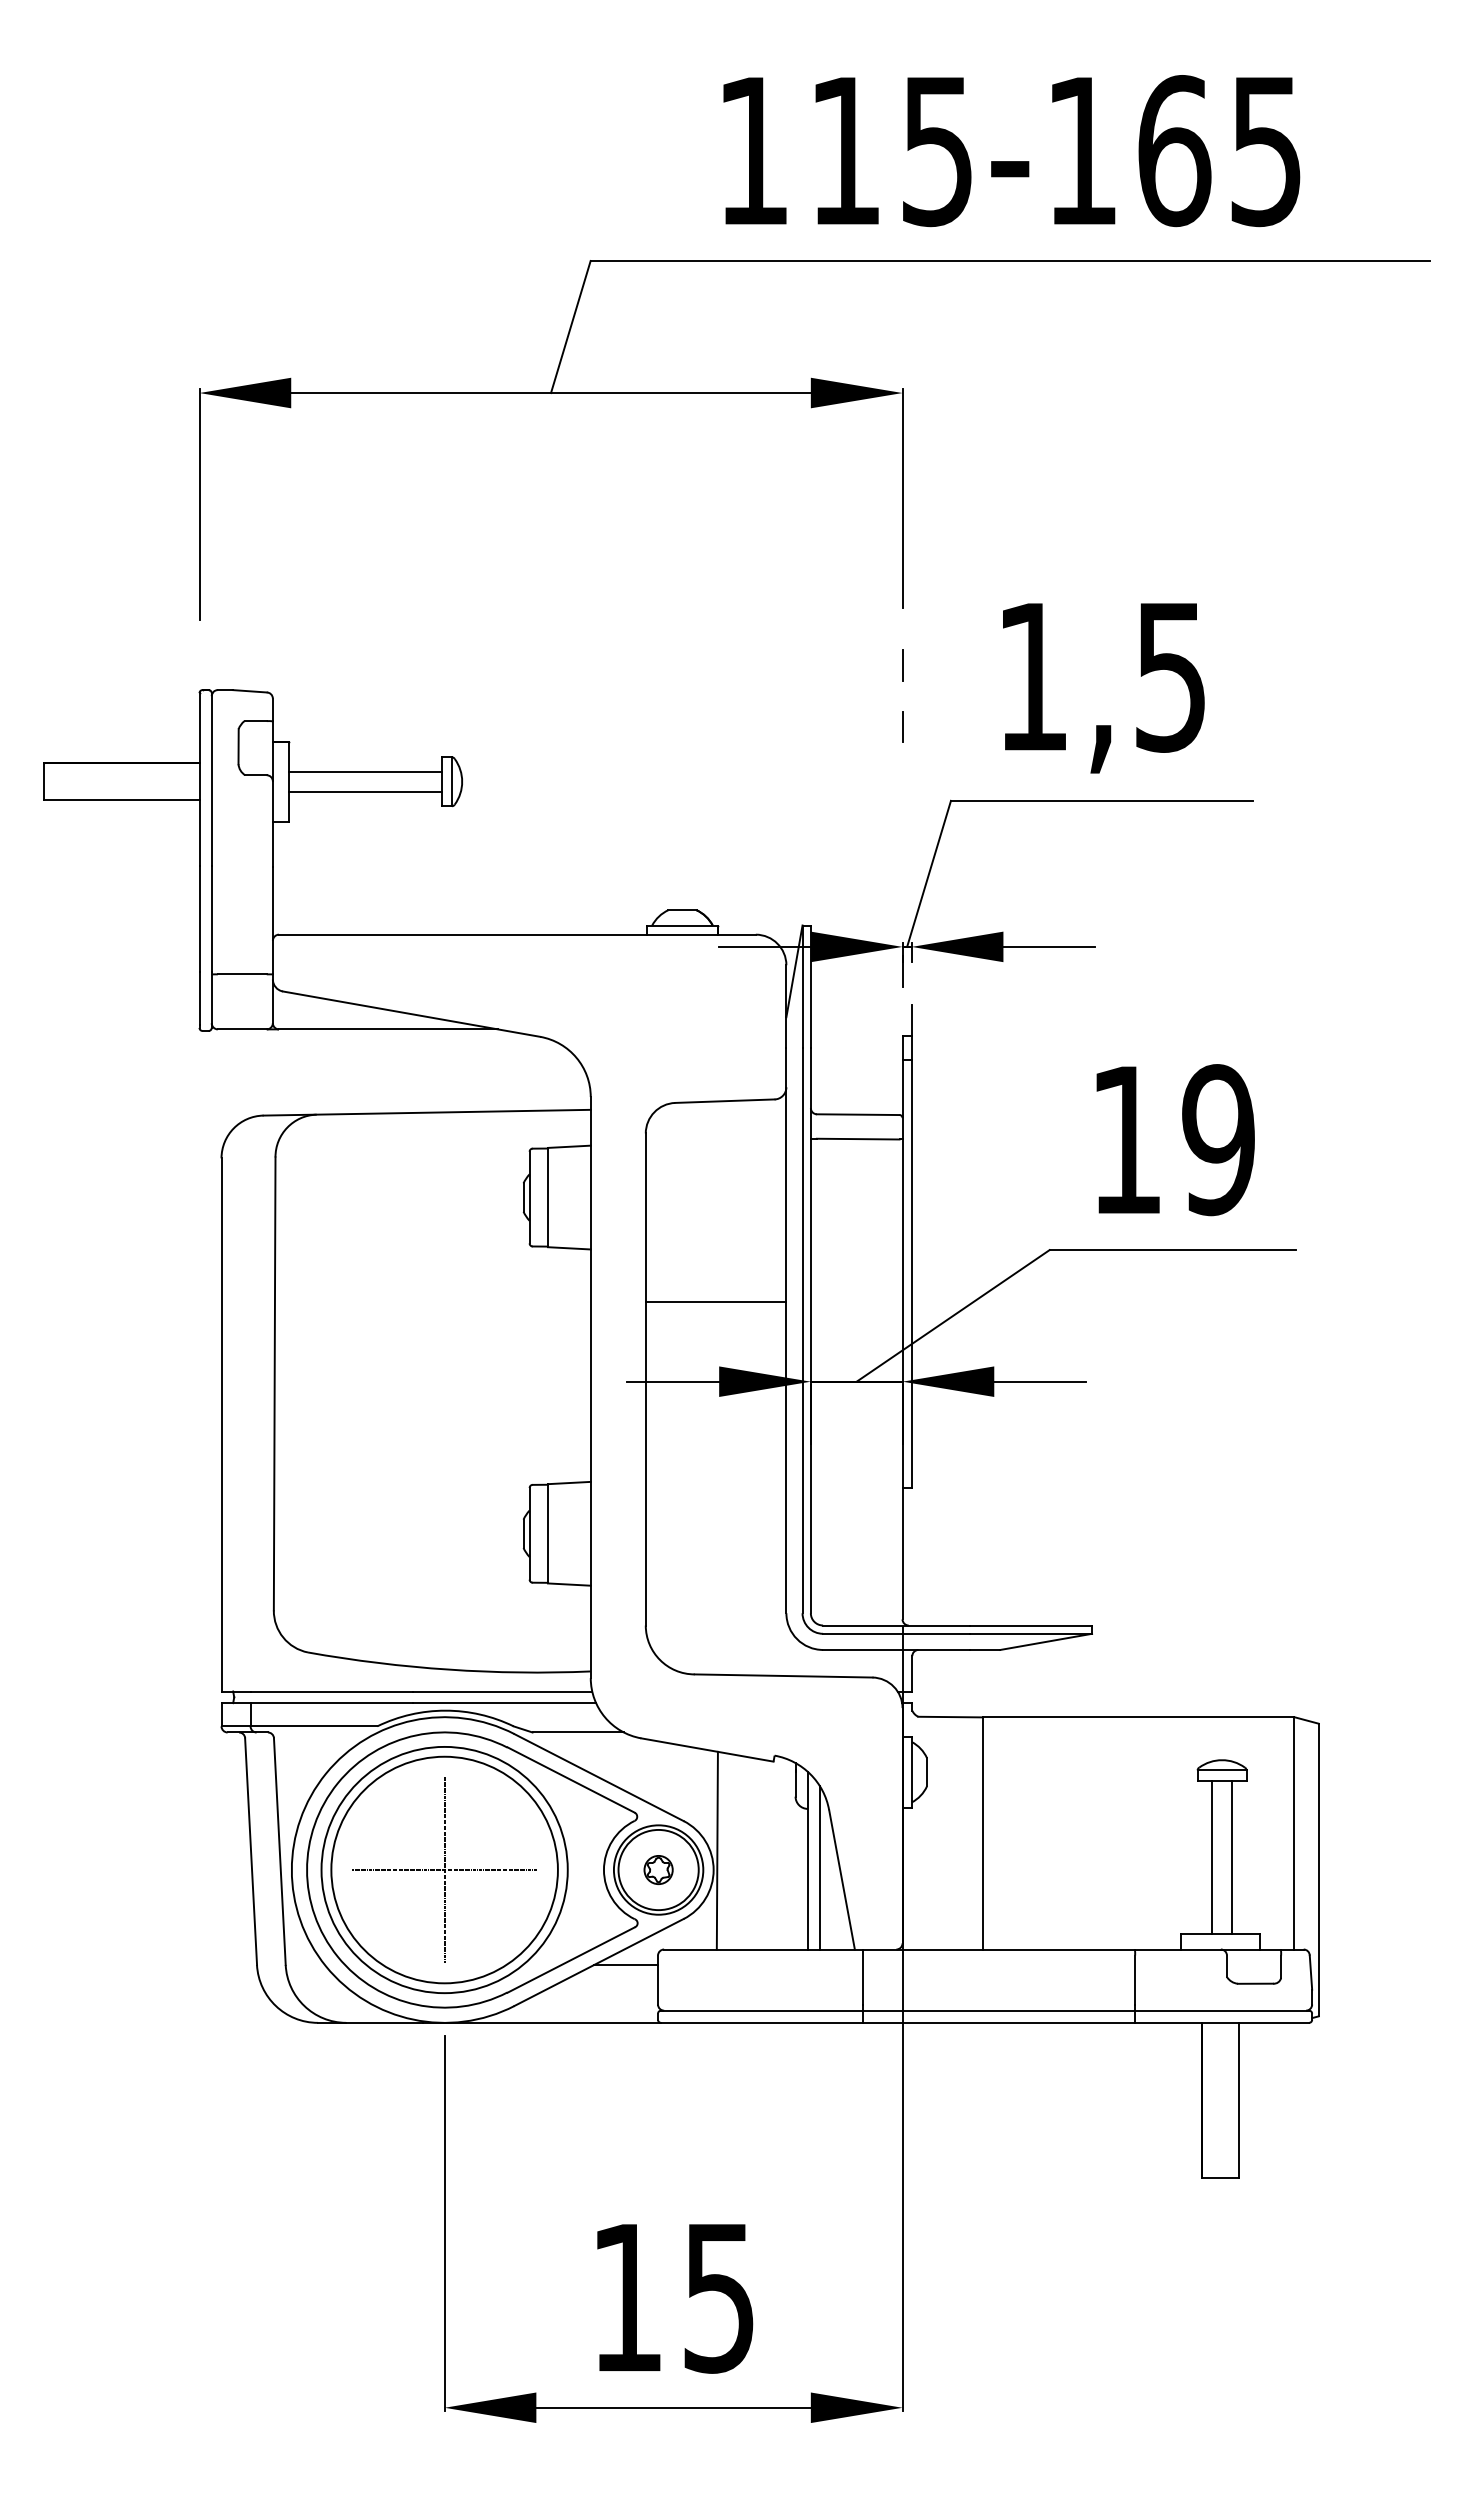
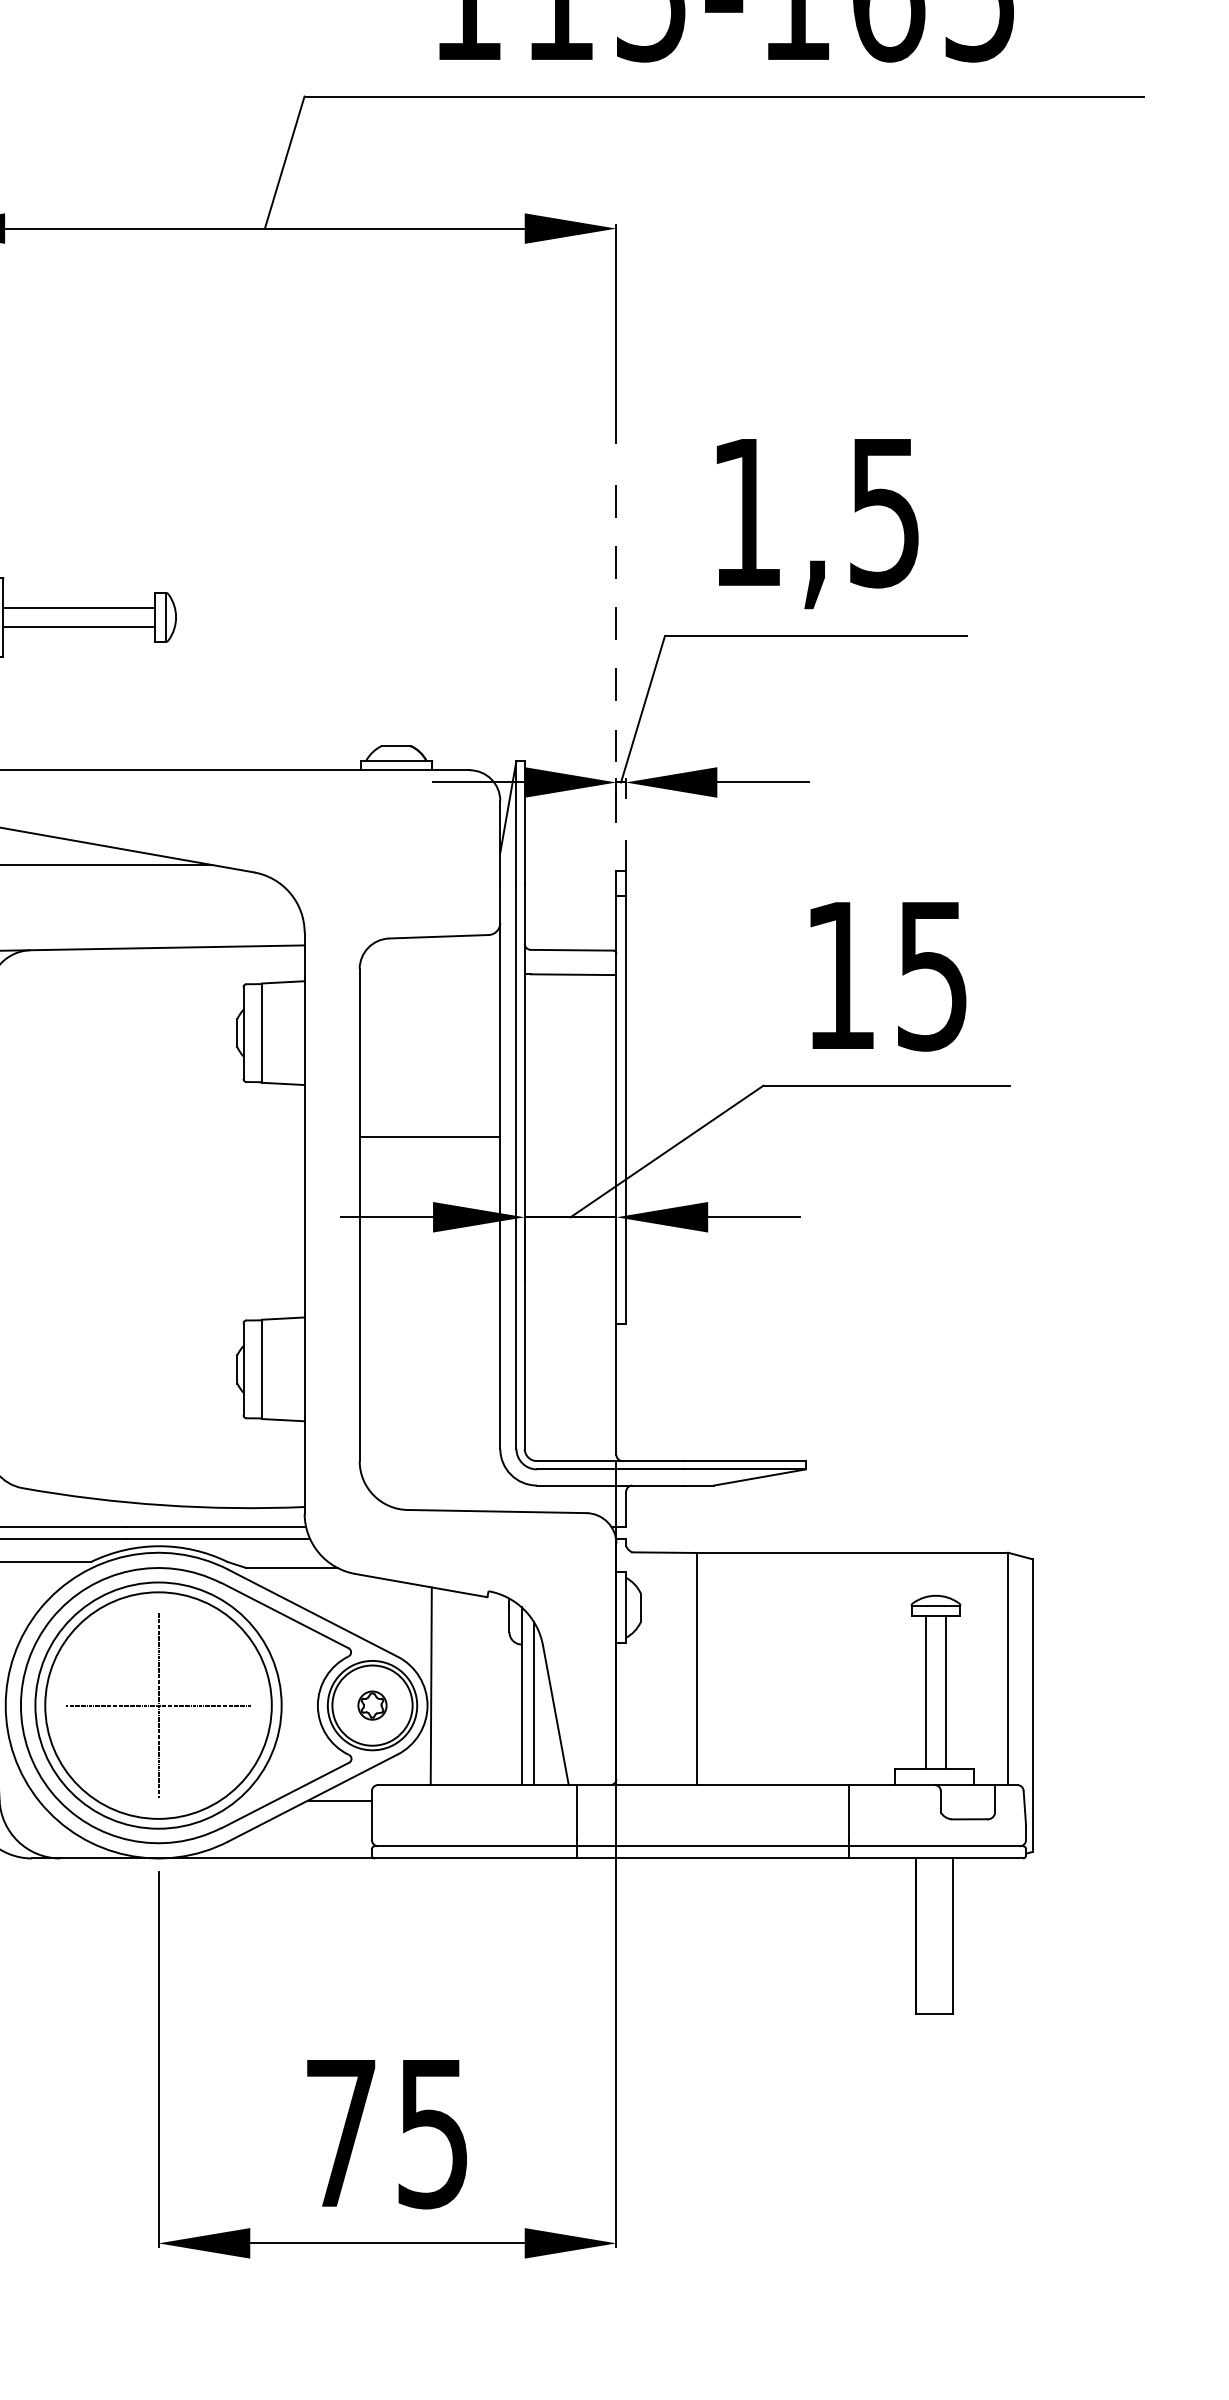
line: (902, 787) -> (616, 623), added
line: (902, 848) -> (616, 684), added
line: (902, 909) -> (616, 745), added
text: (1218, 1139) -> (932, 975), 19 -> 15
text: (627, 2297) -> (341, 2133), 15 -> 75

